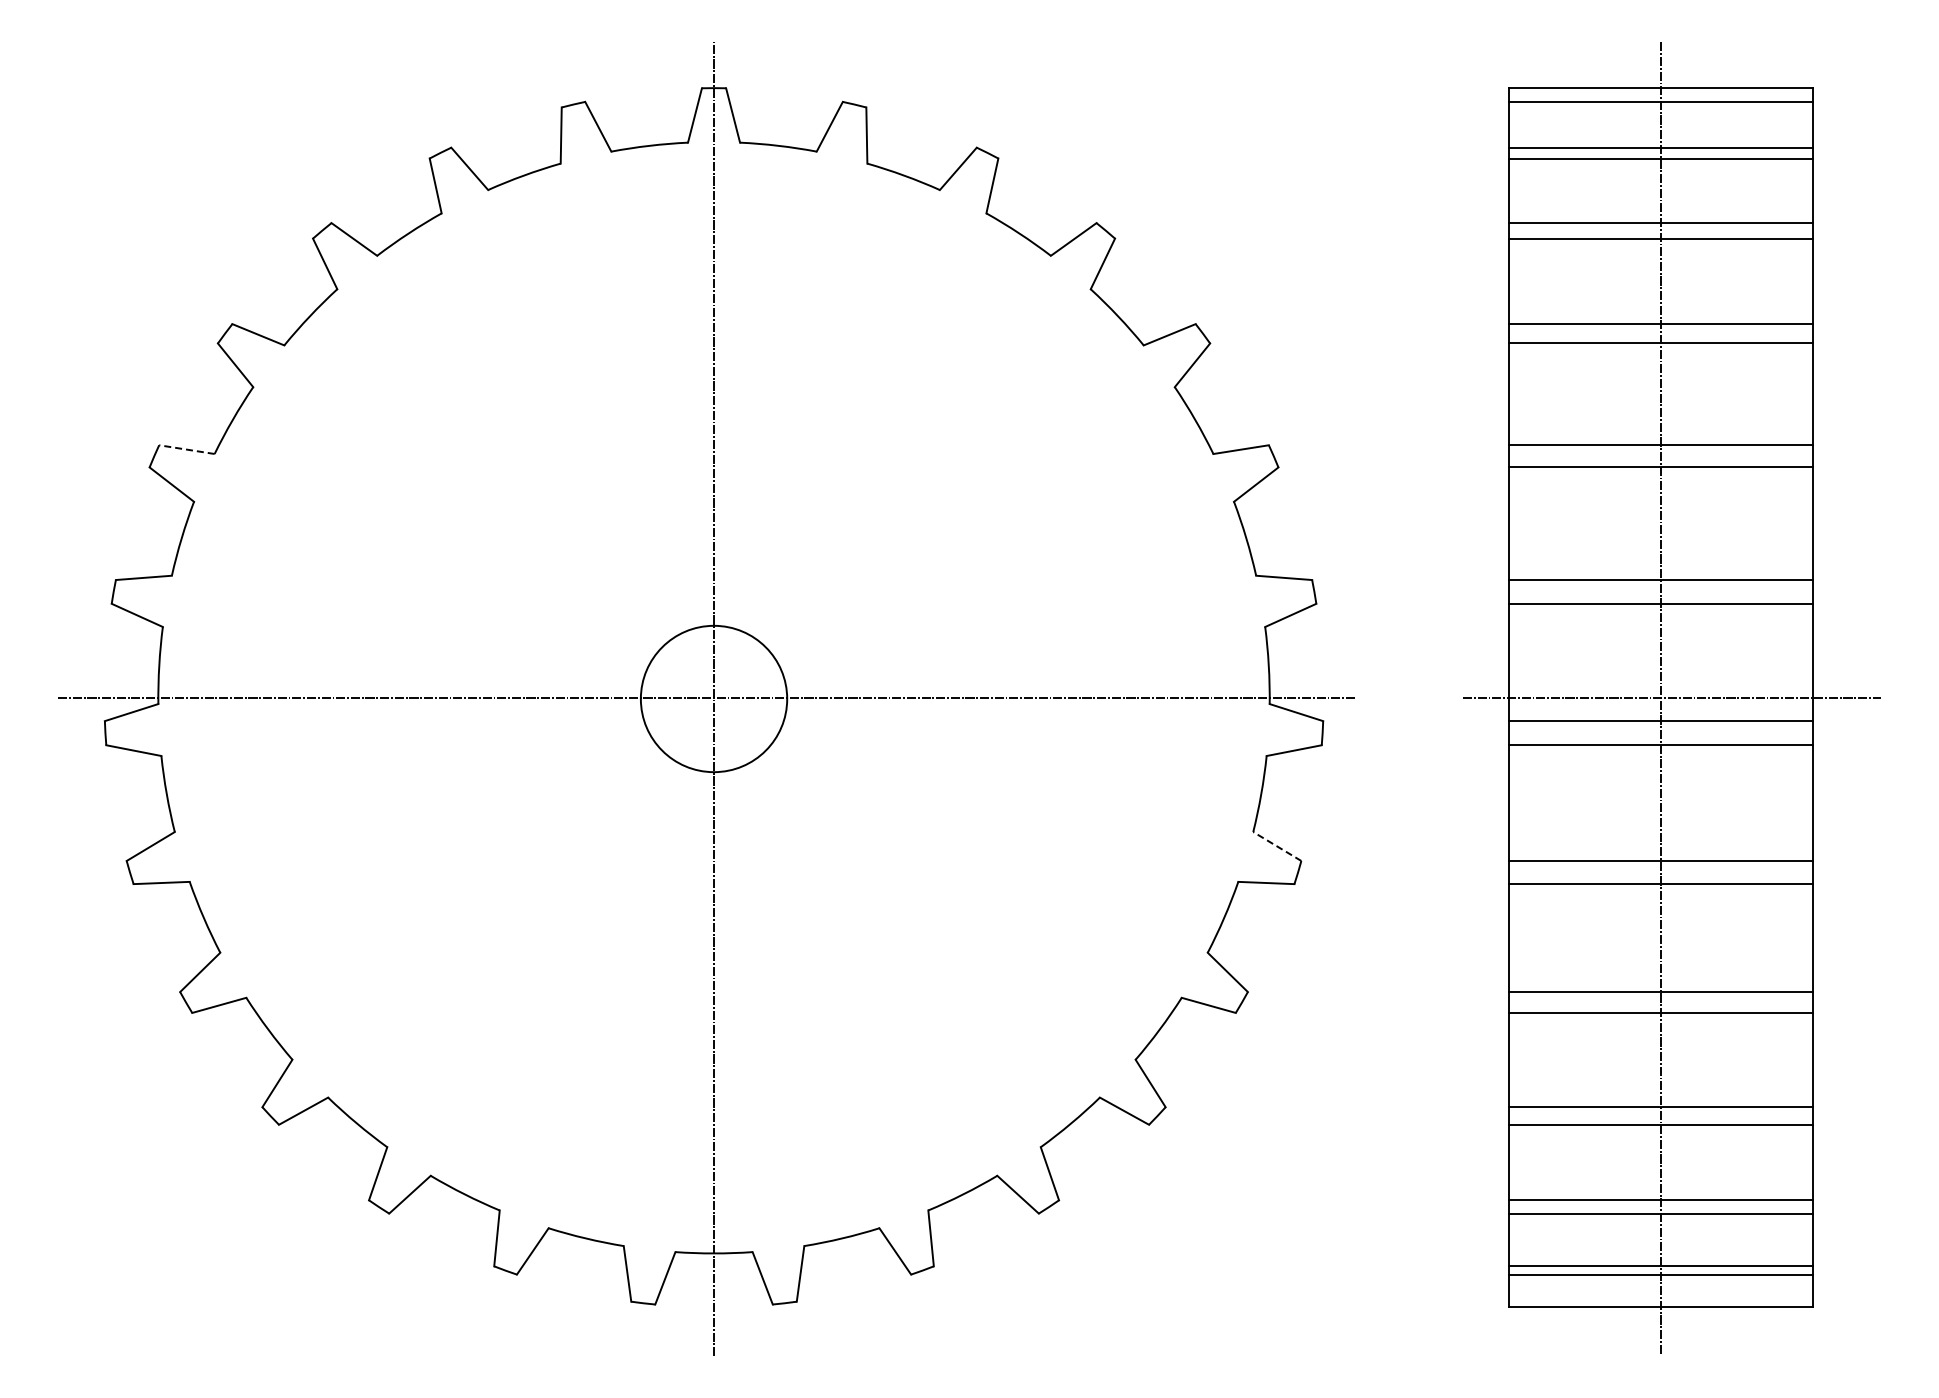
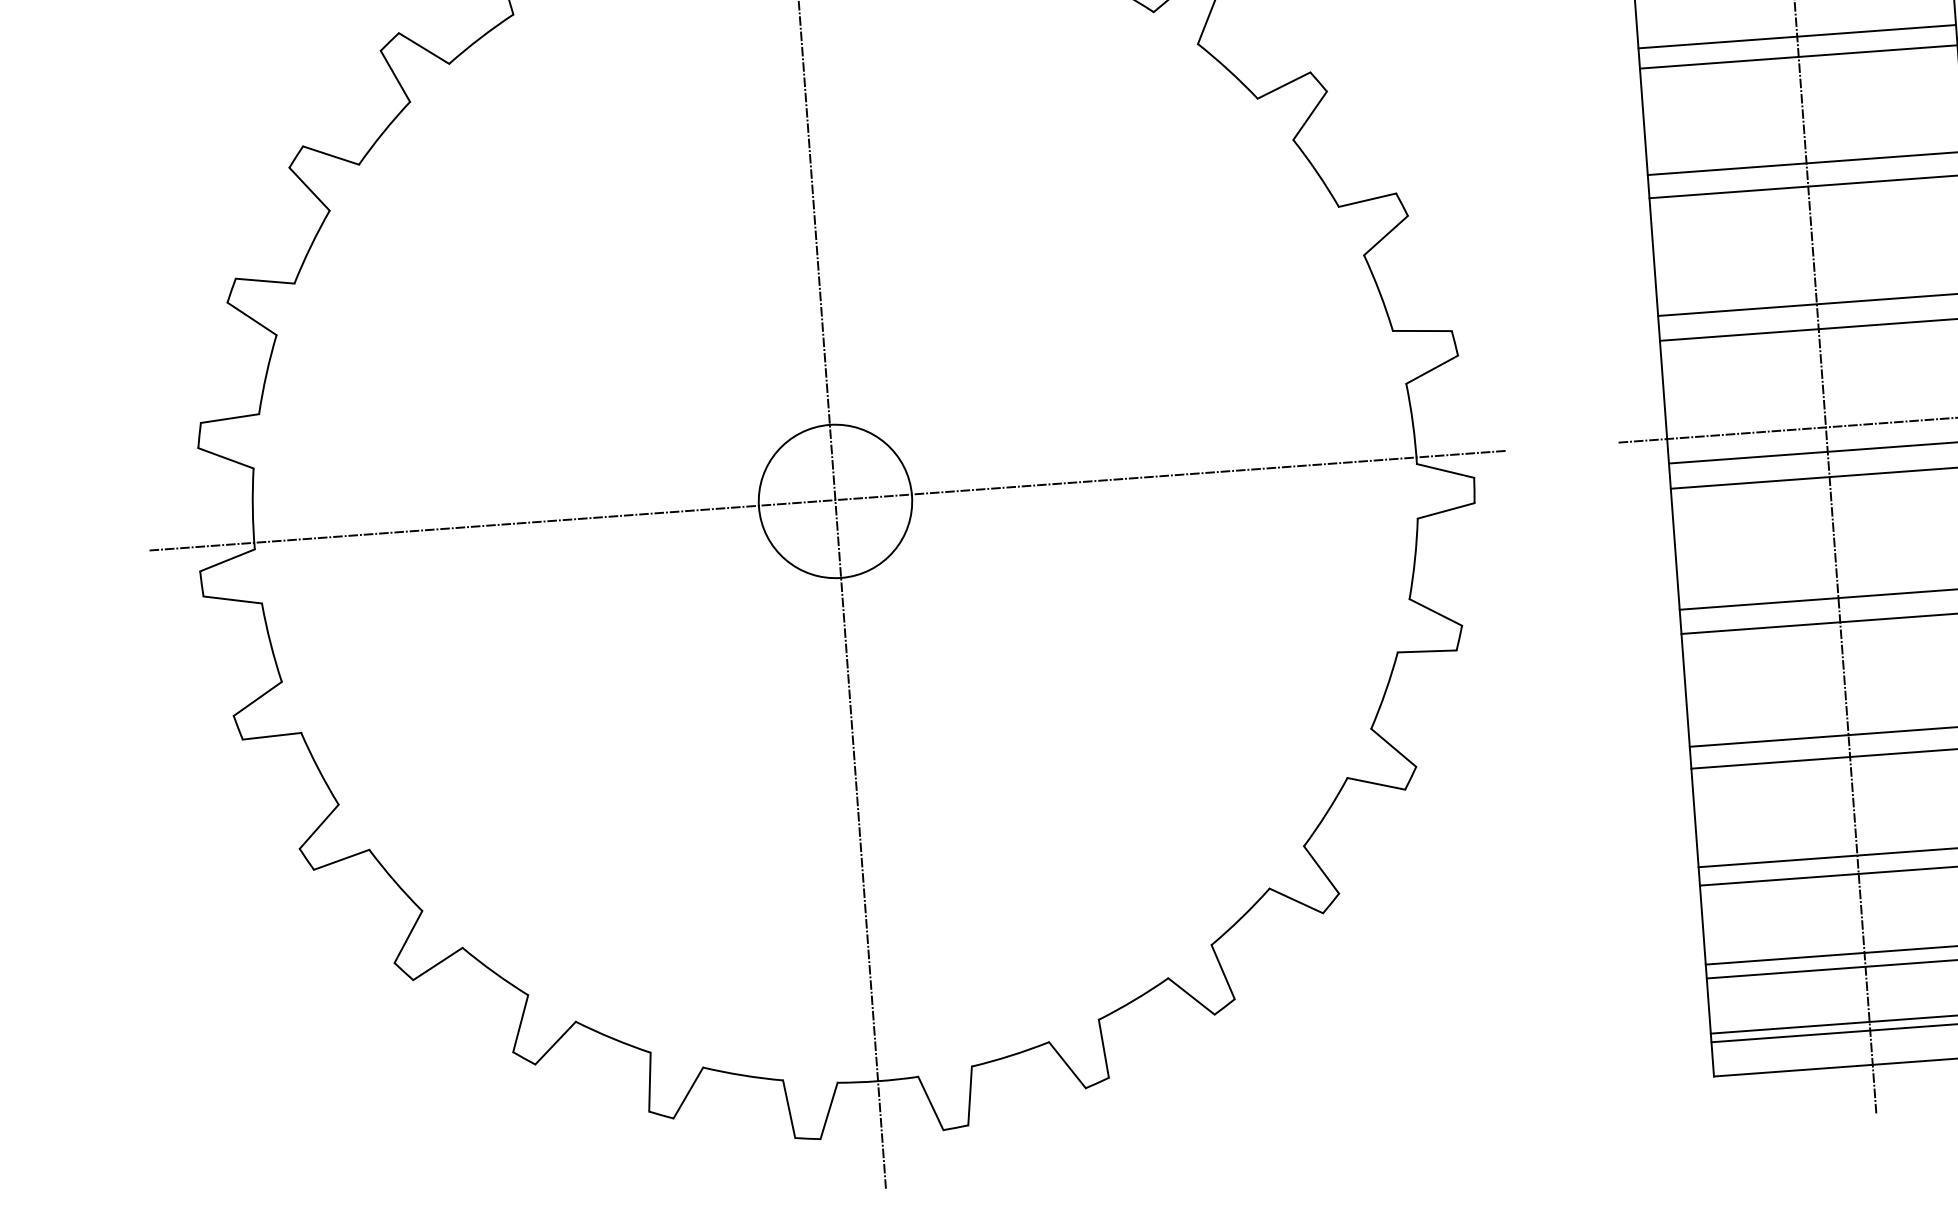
line: (186, 449) -> (264, 281), dashed -> solid
line: (1276, 846) -> (1434, 612), dashed -> solid

